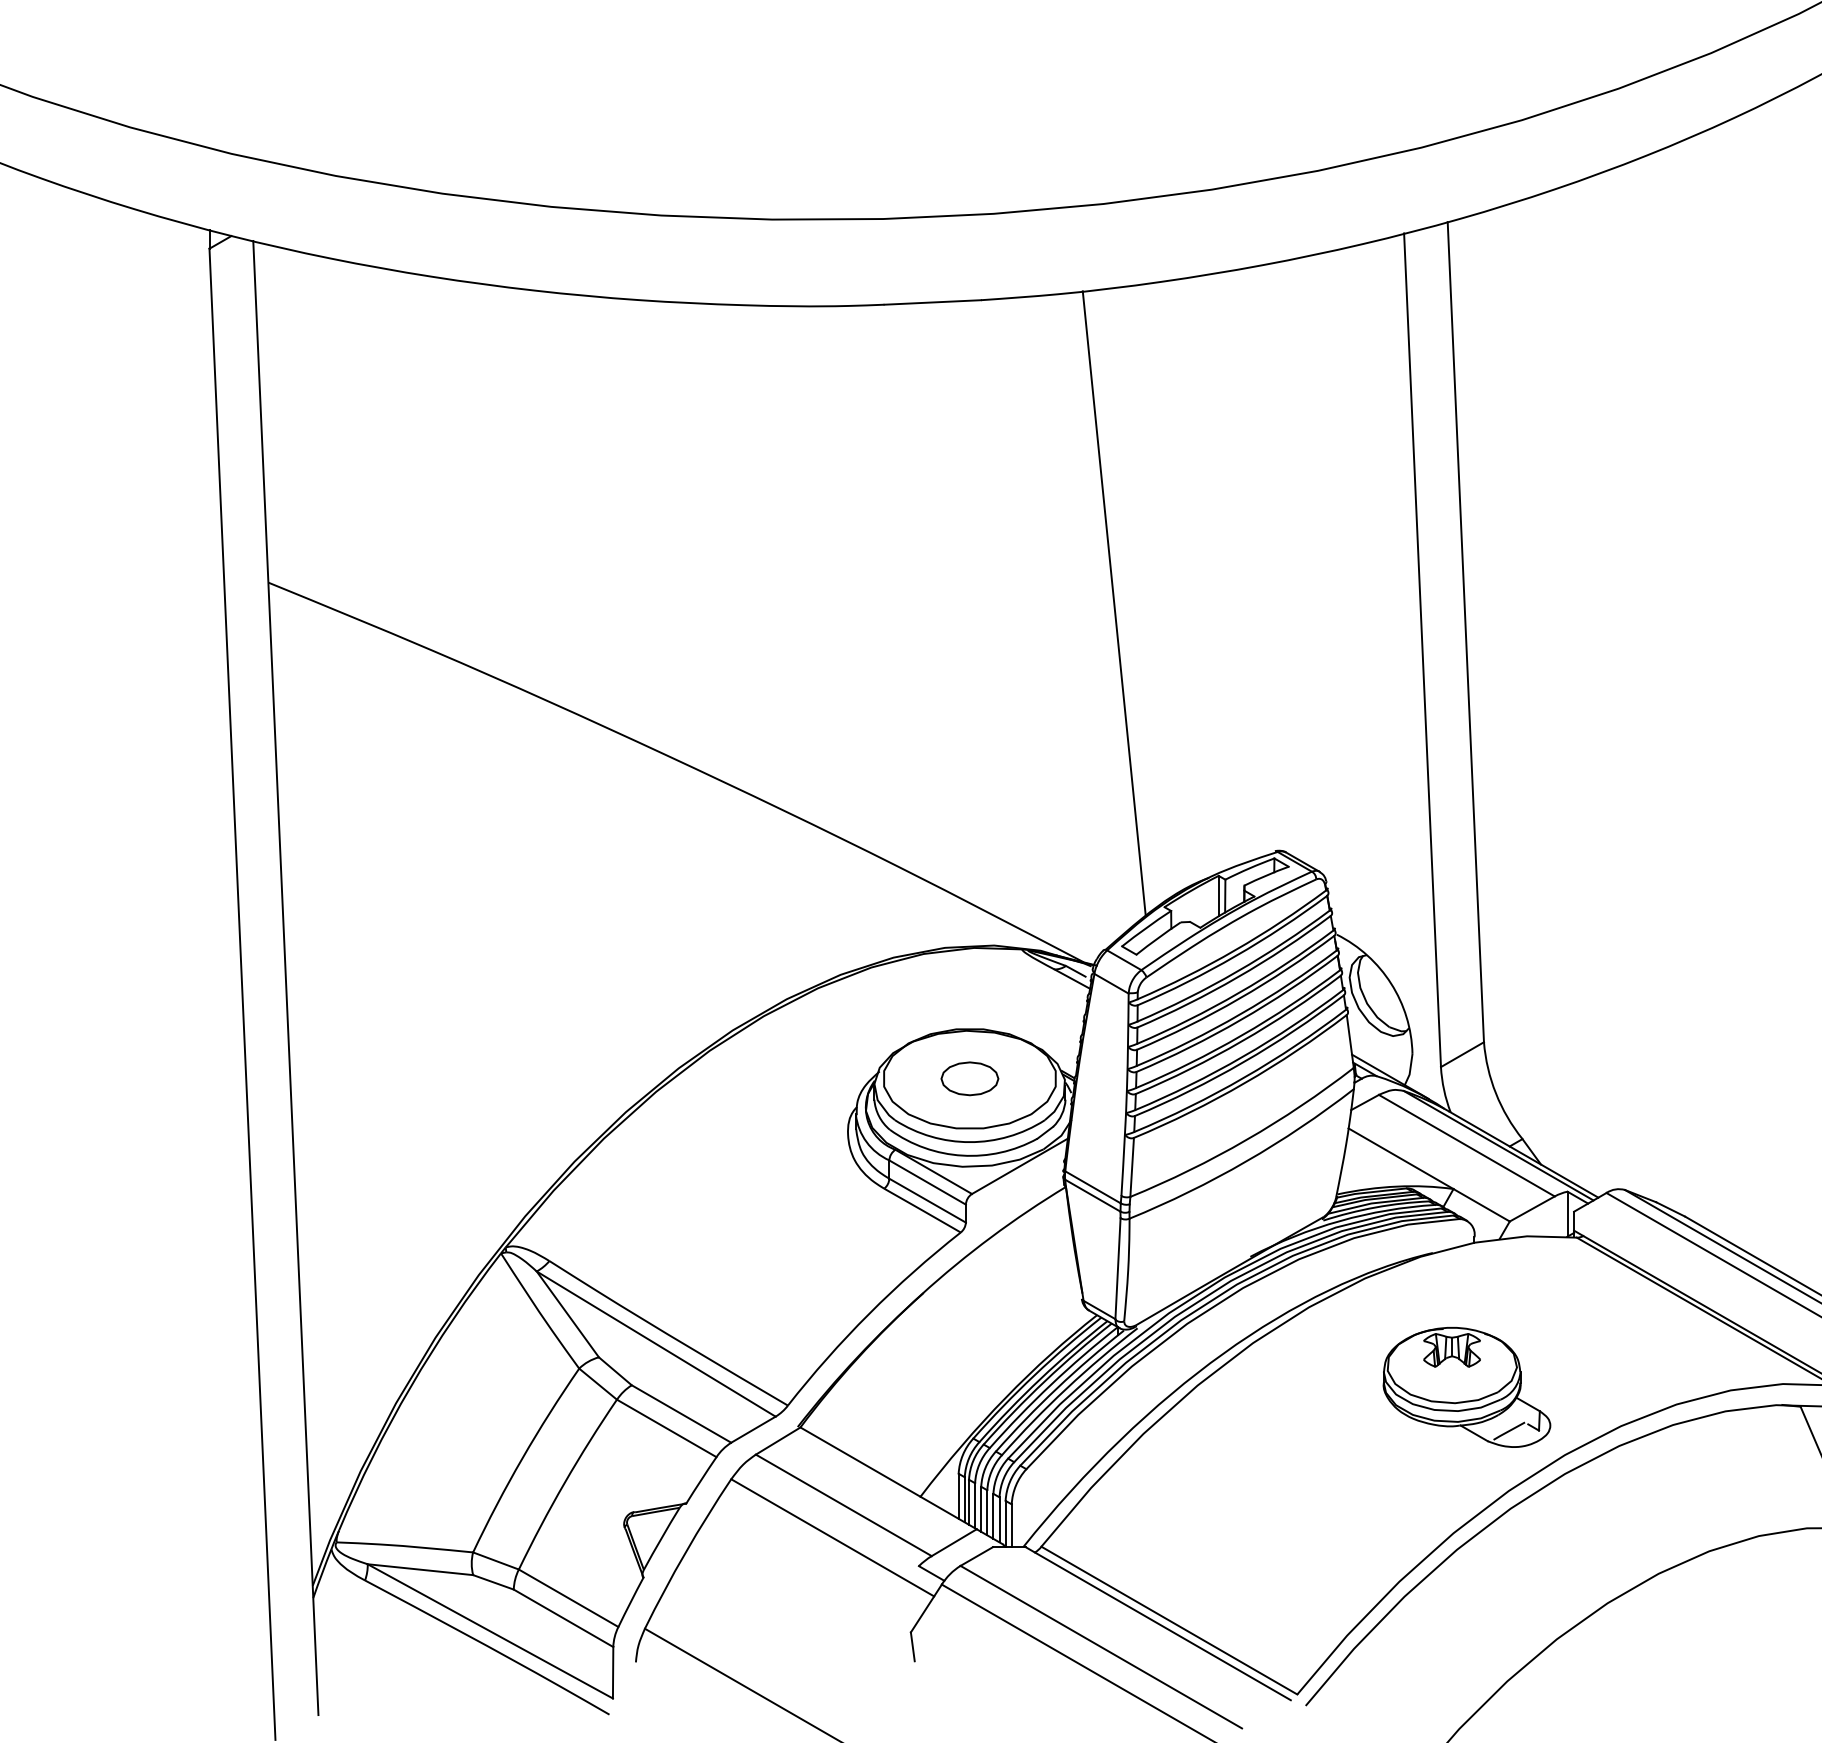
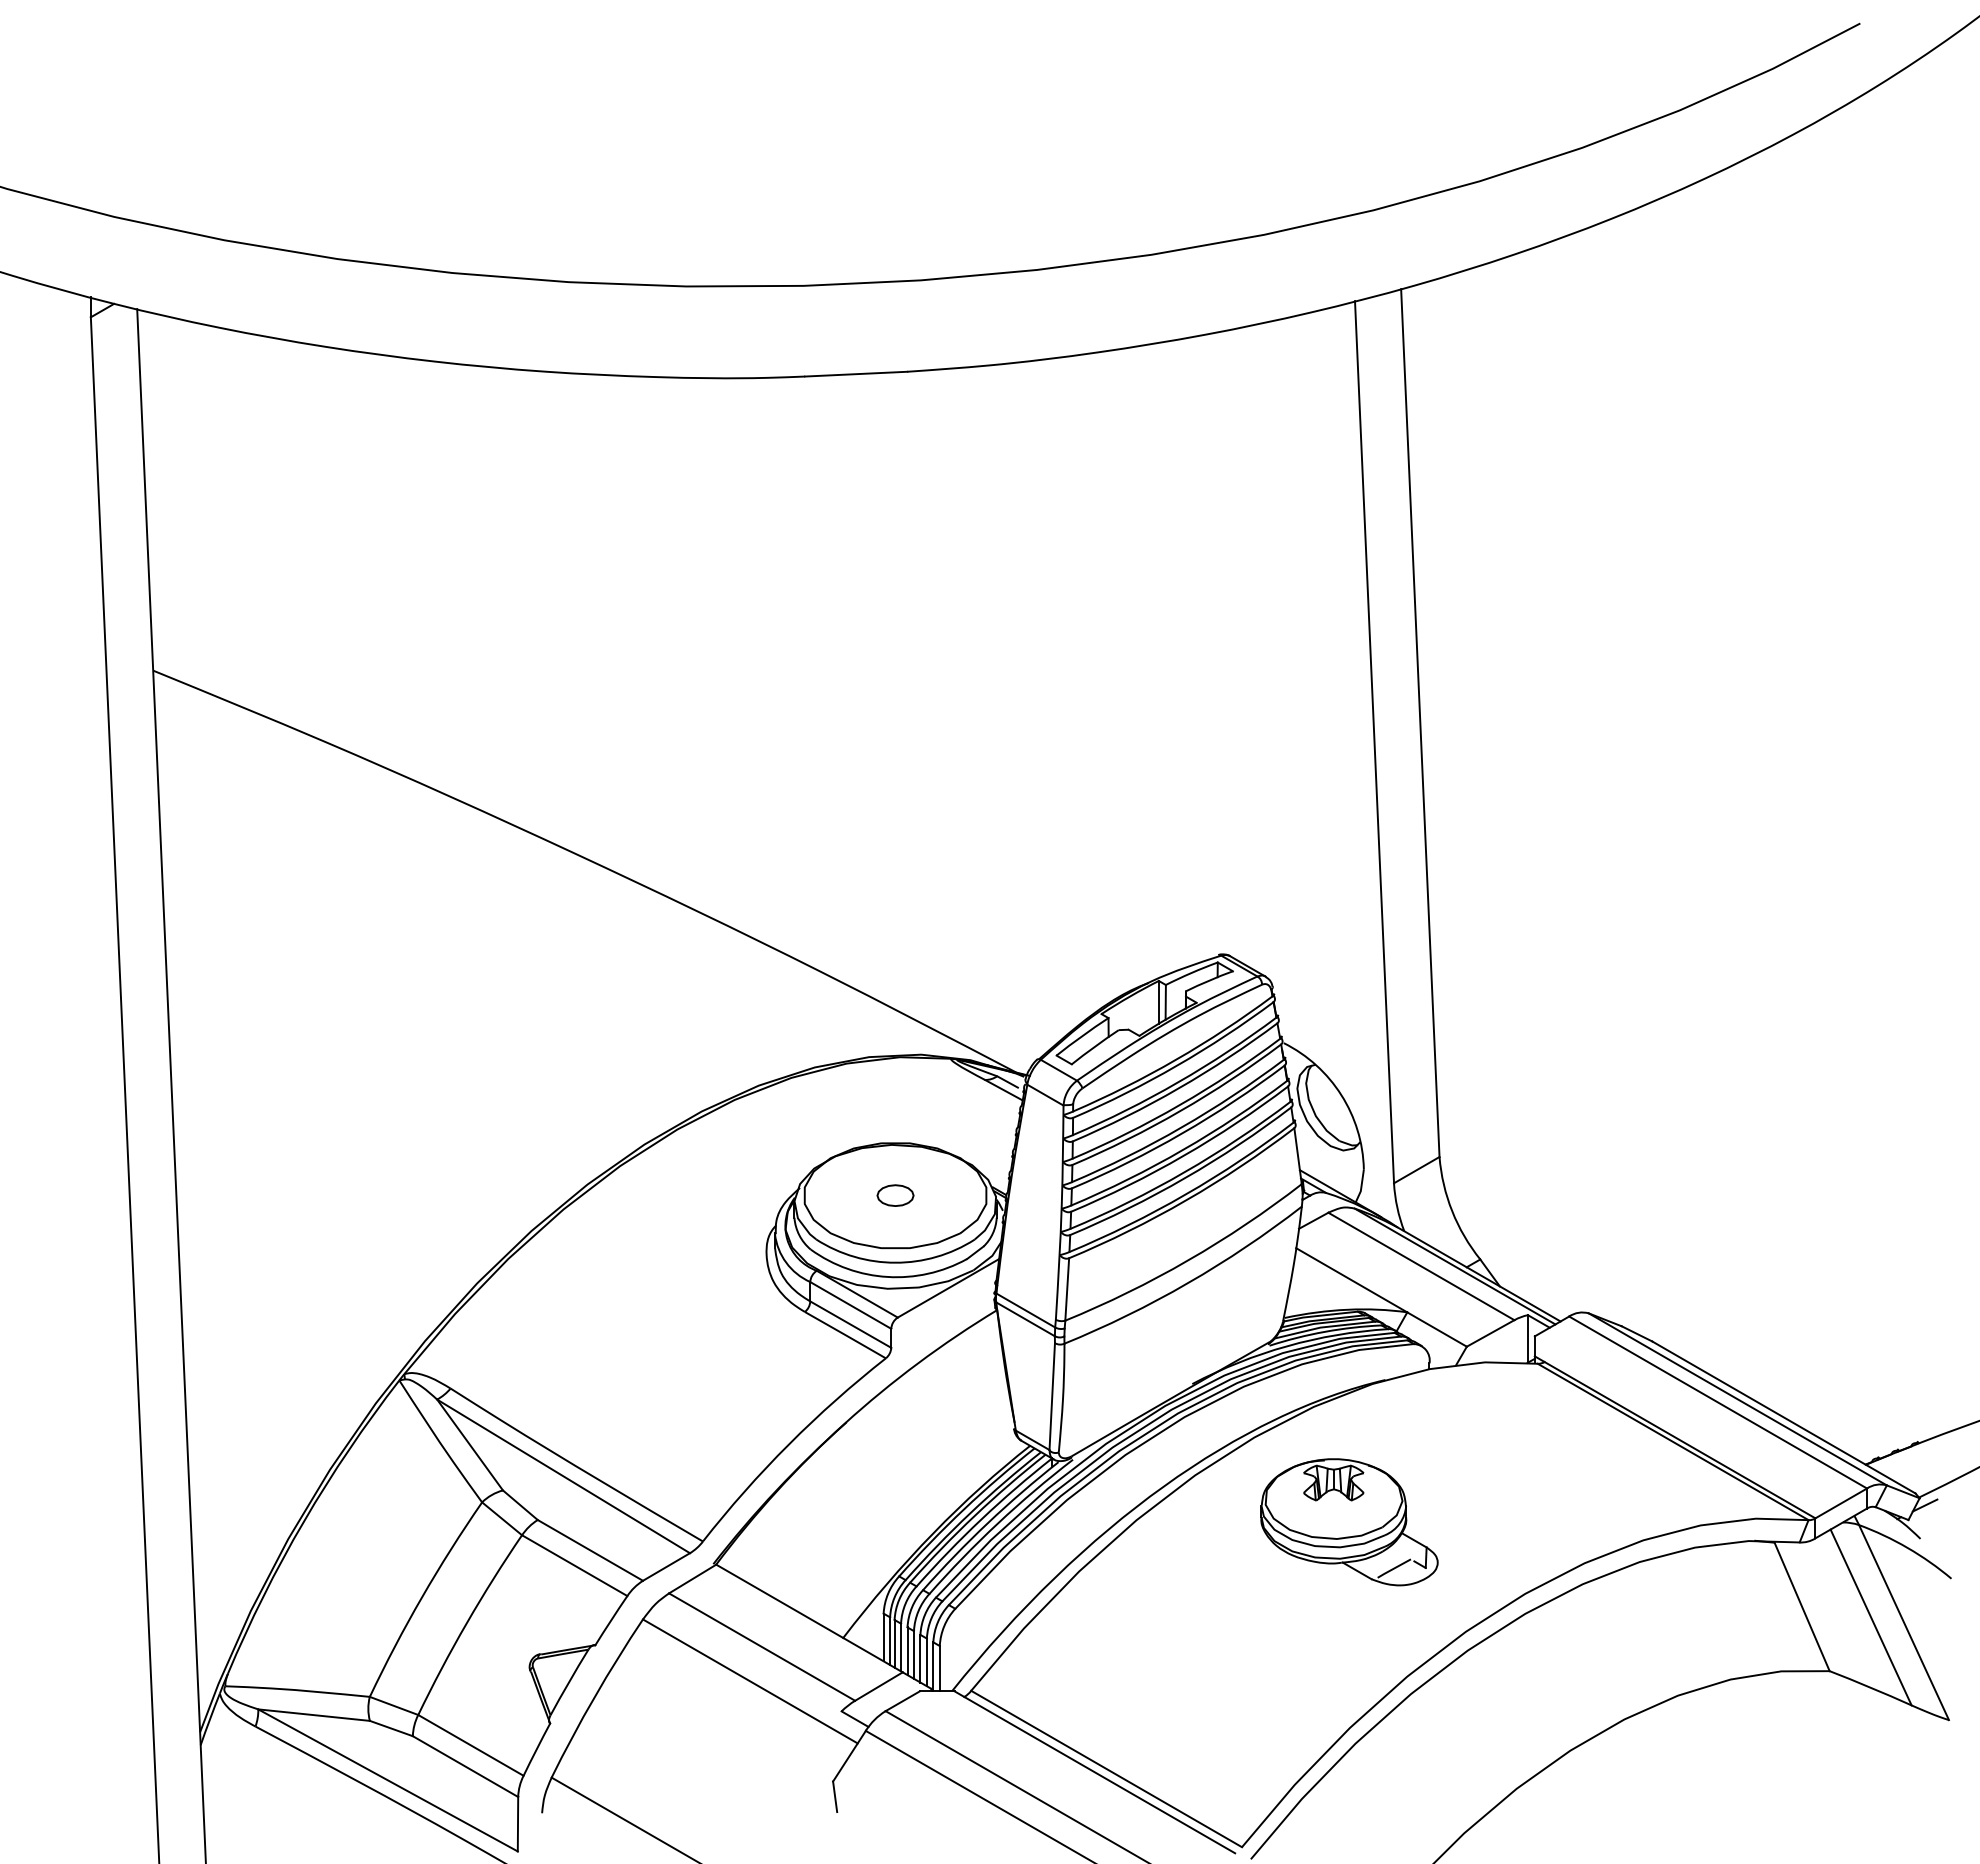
line: (1113, 603) -> (1047, 692), removed
part: (969, 1078) -> (895, 1195), size x0.6
part: (1466, 1387) -> (1349, 1522), moved

